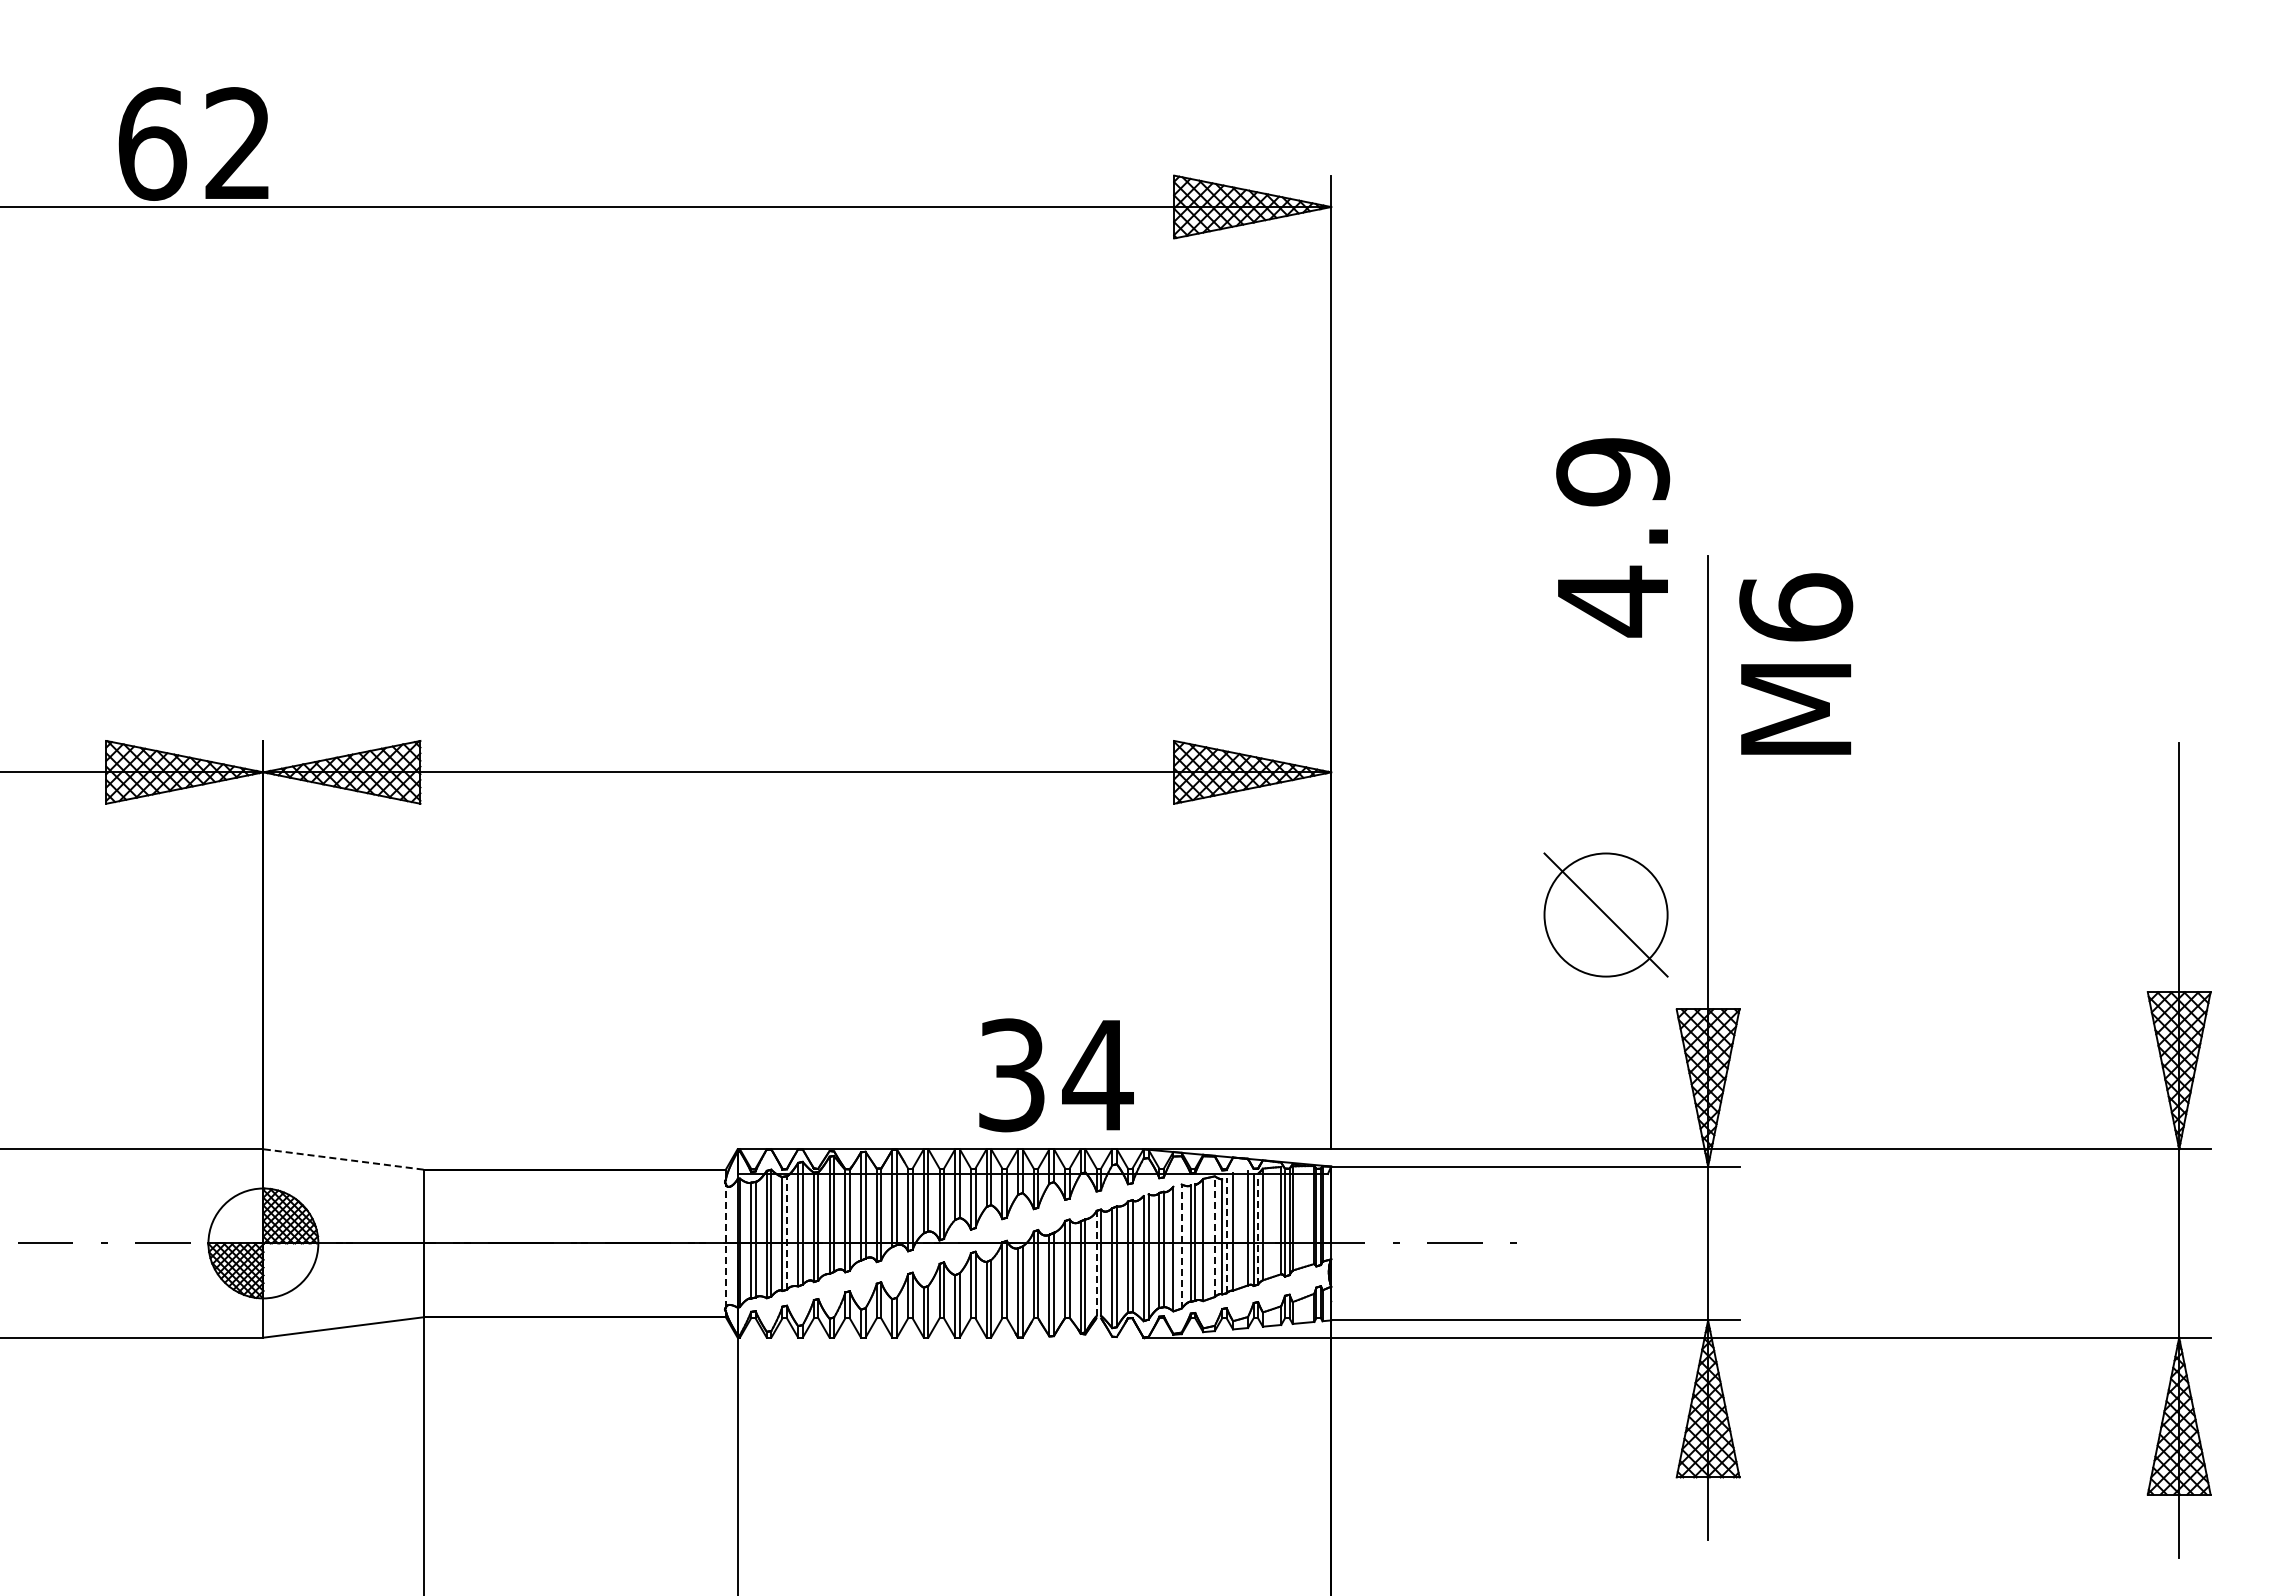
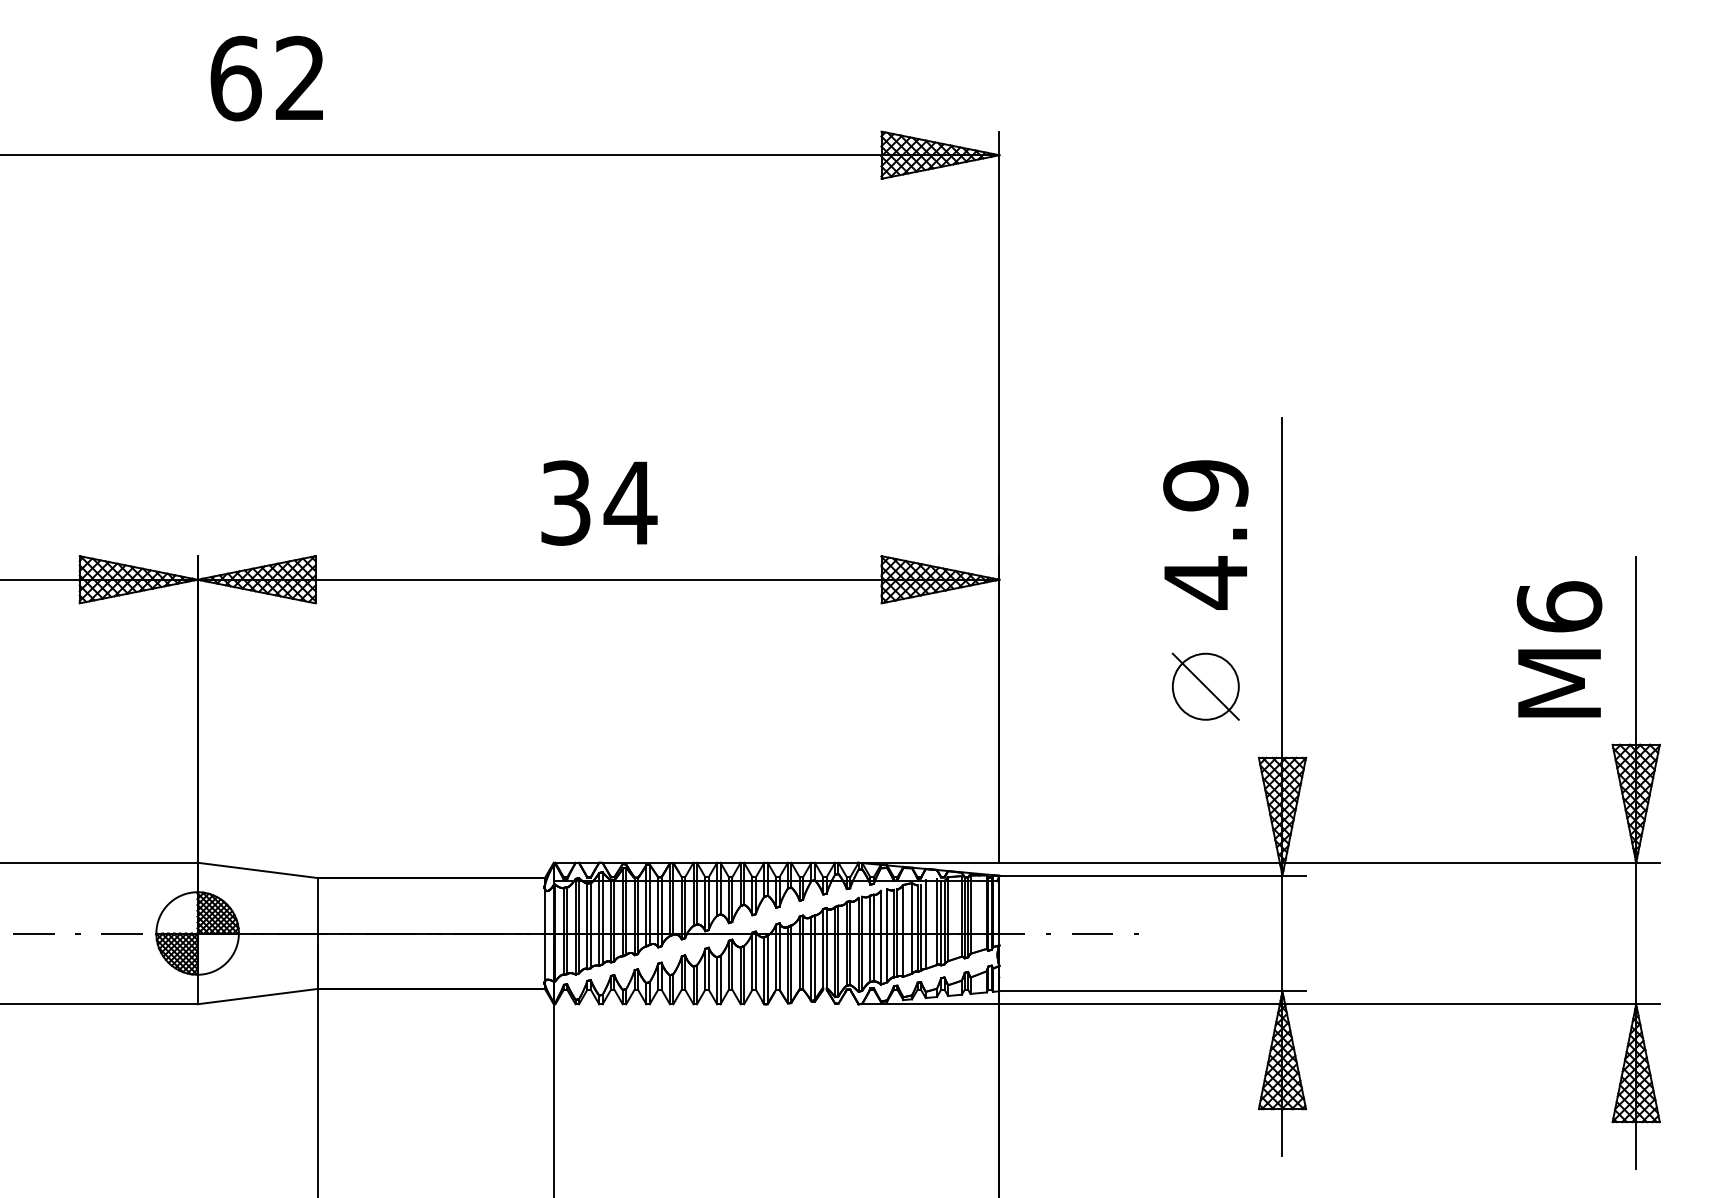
text: (193, 143) -> (266, 78), moved
text: (1613, 537) -> (1206, 534), moved
text: (1796, 663) -> (1559, 648), moved
part: (1605, 914) -> (1205, 686), size x0.71
text: (1056, 1075) -> (599, 503), moved
line: (343, 1159) -> (257, 870), dashed -> solid
line: (1258, 1228) -> (944, 922), dashed -> solid
line: (787, 1232) -> (591, 925), dashed -> solid
line: (1226, 1235) -> (920, 927), dashed -> solid
line: (1214, 1236) -> (911, 928), dashed -> solid
line: (725, 1245) -> (544, 935), dashed -> solid
line: (1181, 1246) -> (887, 935), dashed -> solid
line: (1096, 1263) -> (823, 948), dashed -> solid

